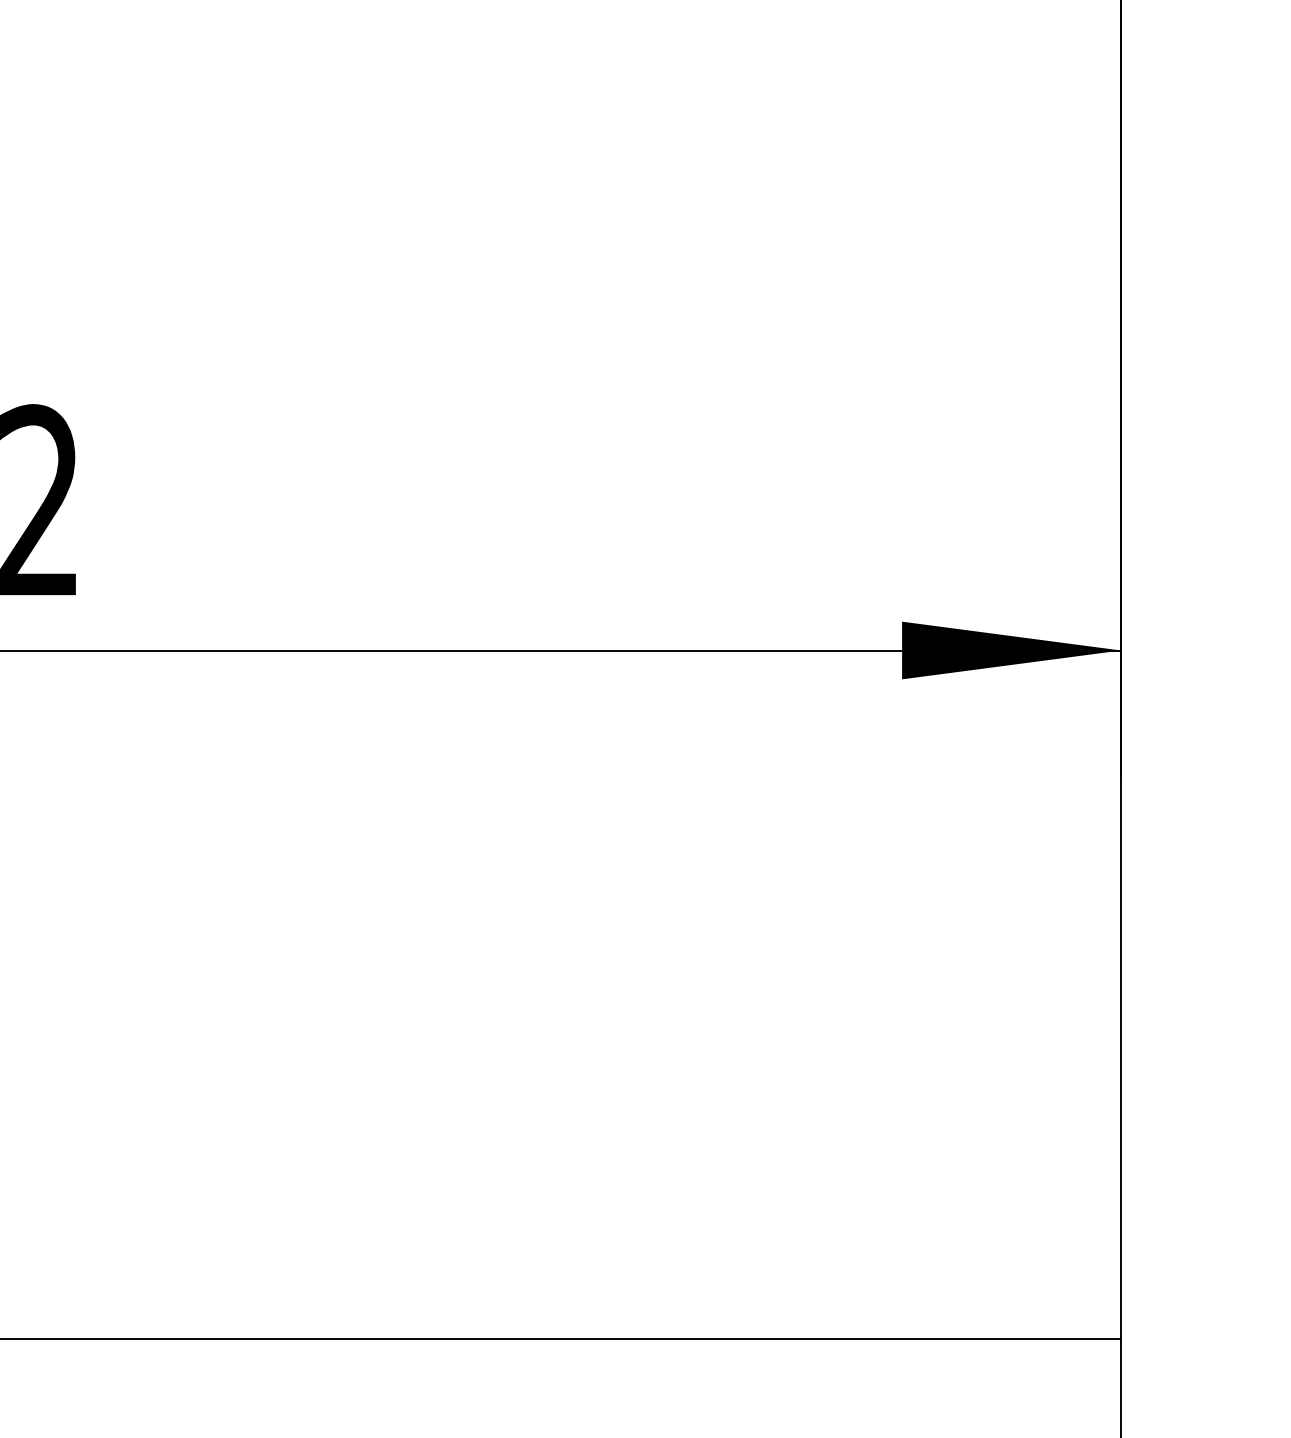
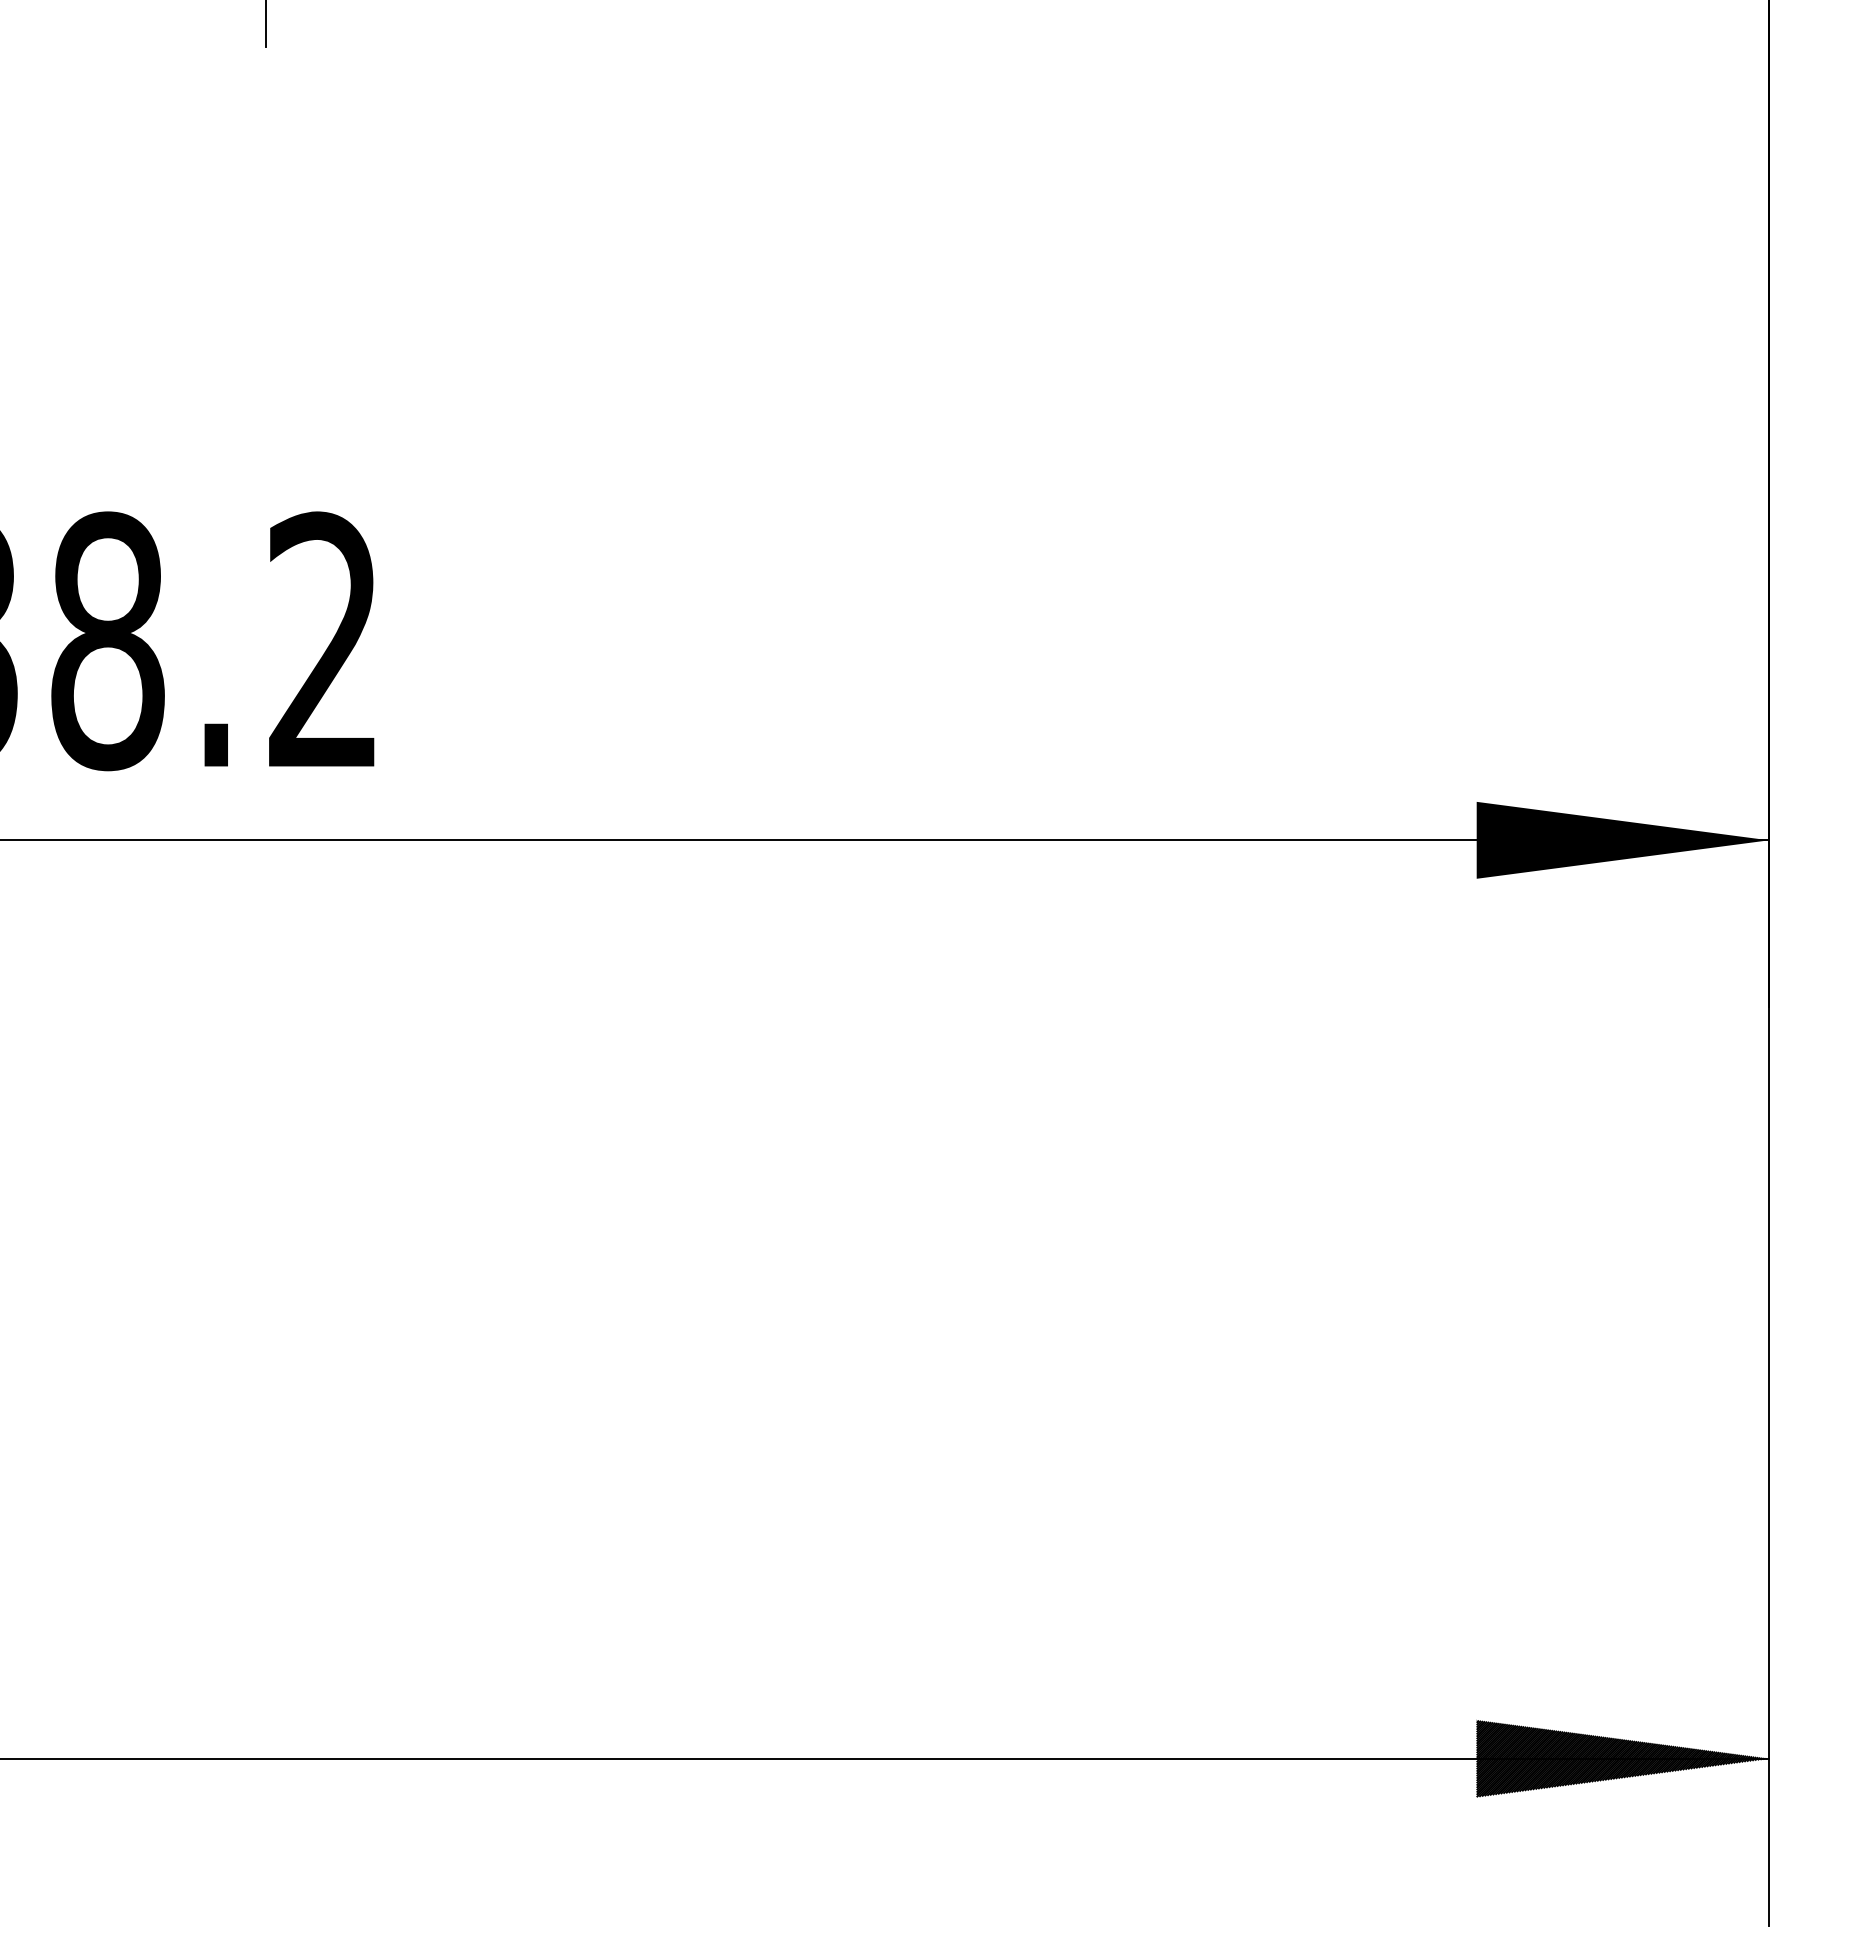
hatch: (1011, 1338) -> (1622, 1758), added

